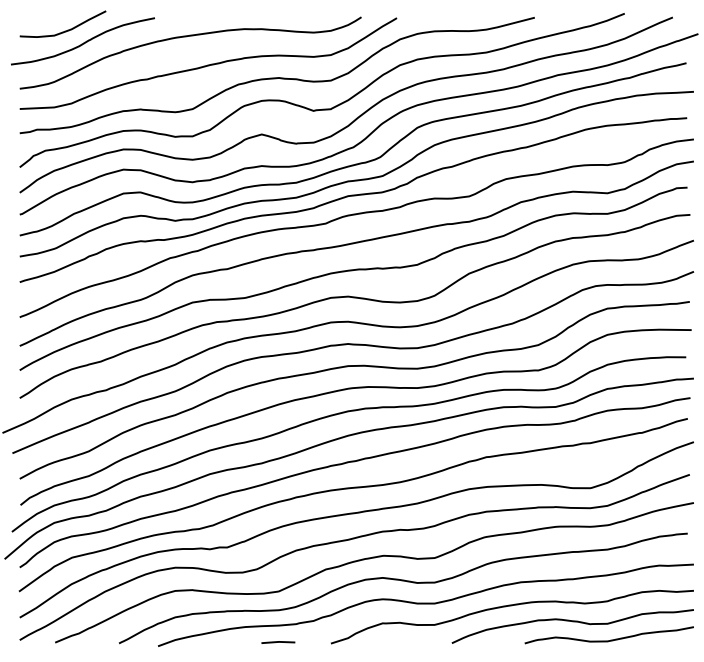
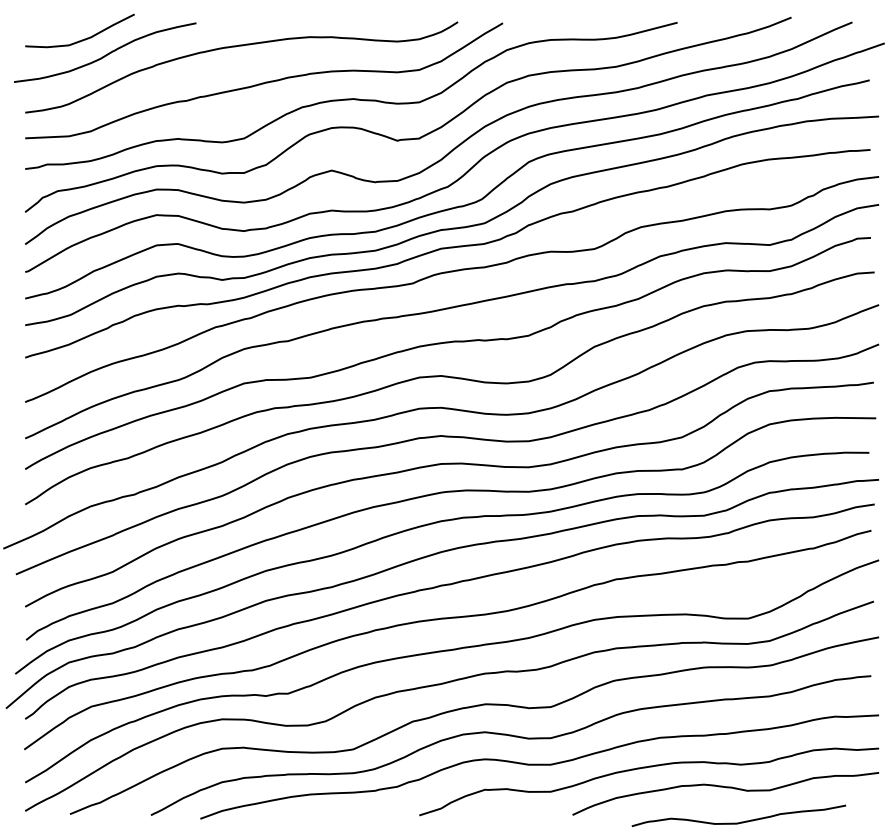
curve: (611, 639) -> (741, 821), moved
line: (278, 642) -> (352, 813), removed

